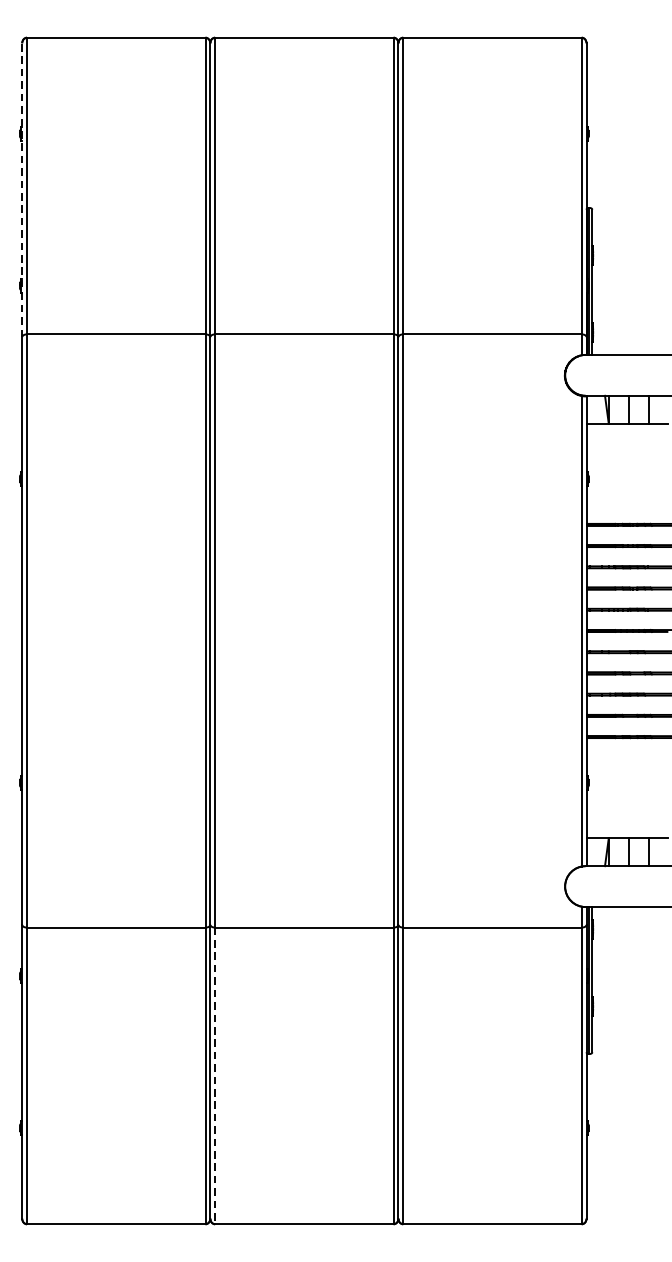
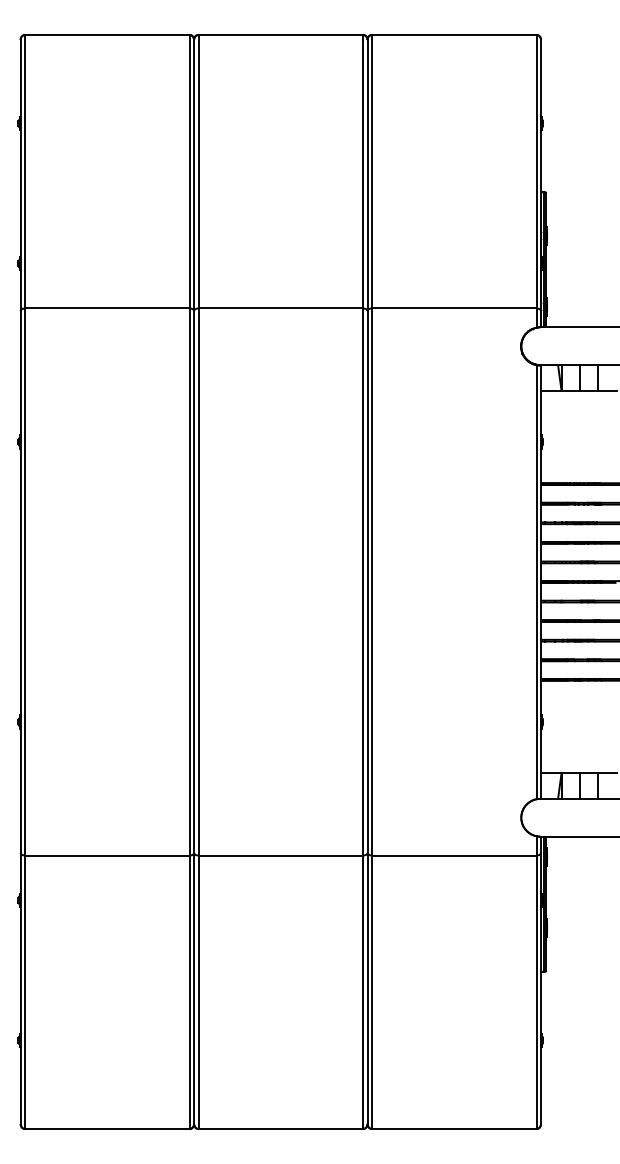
line: (22, 190) -> (20, 175), dashed -> solid
line: (215, 1076) -> (198, 992), dashed -> solid

